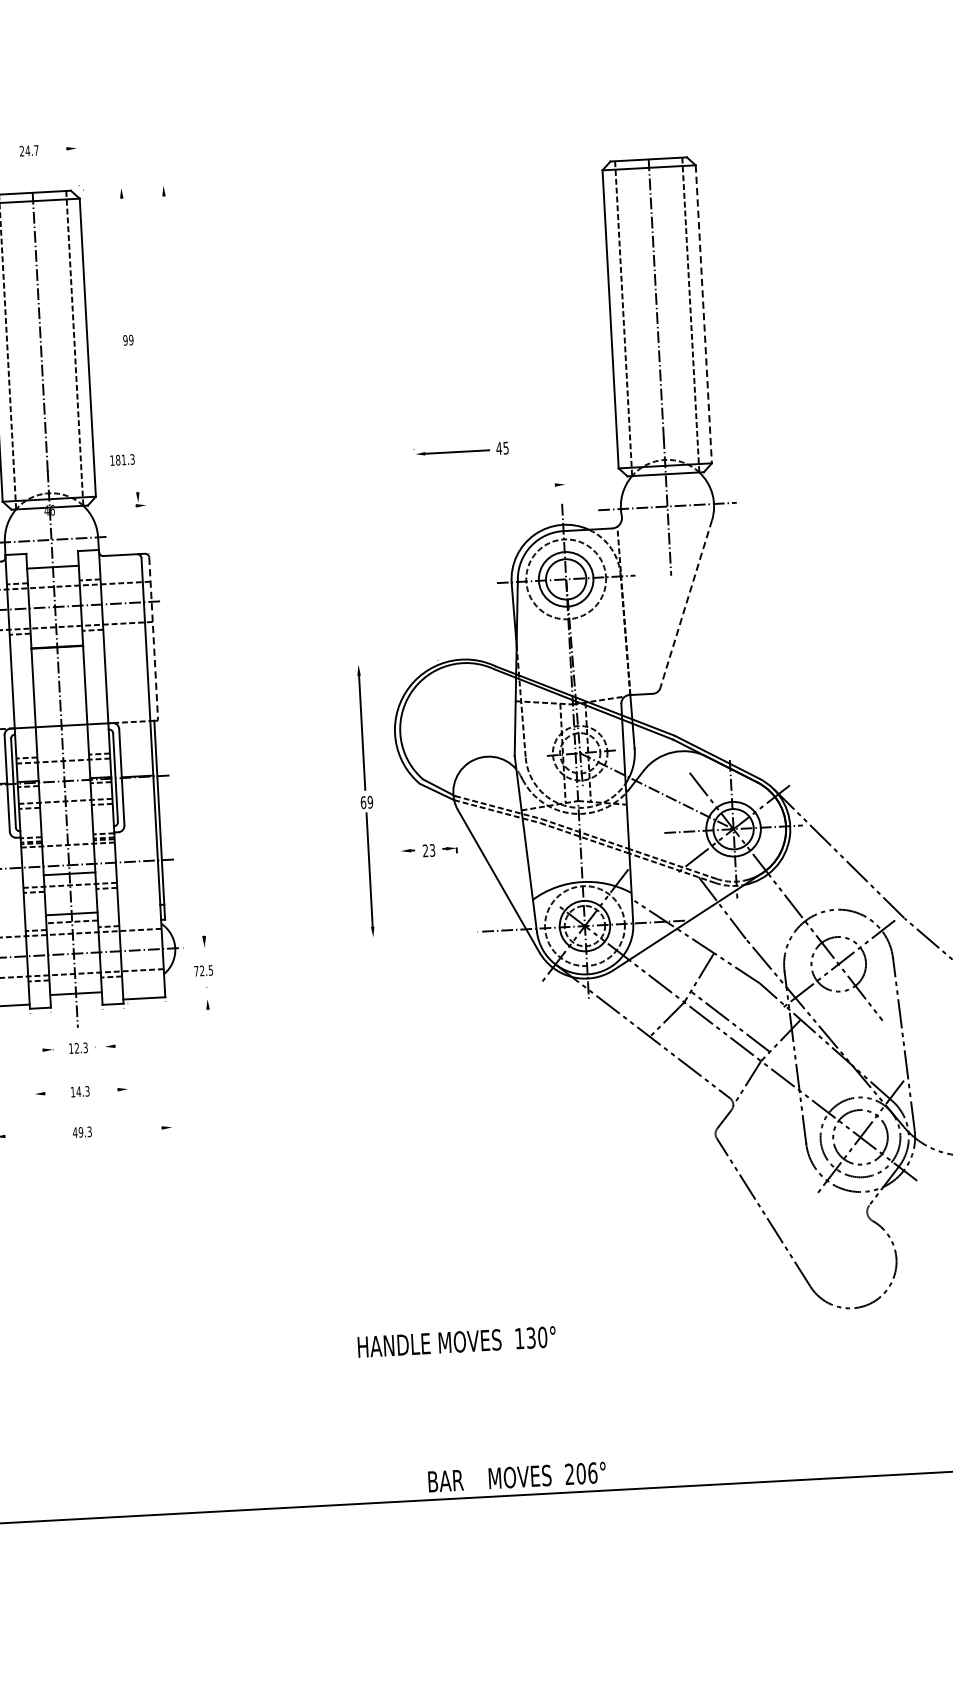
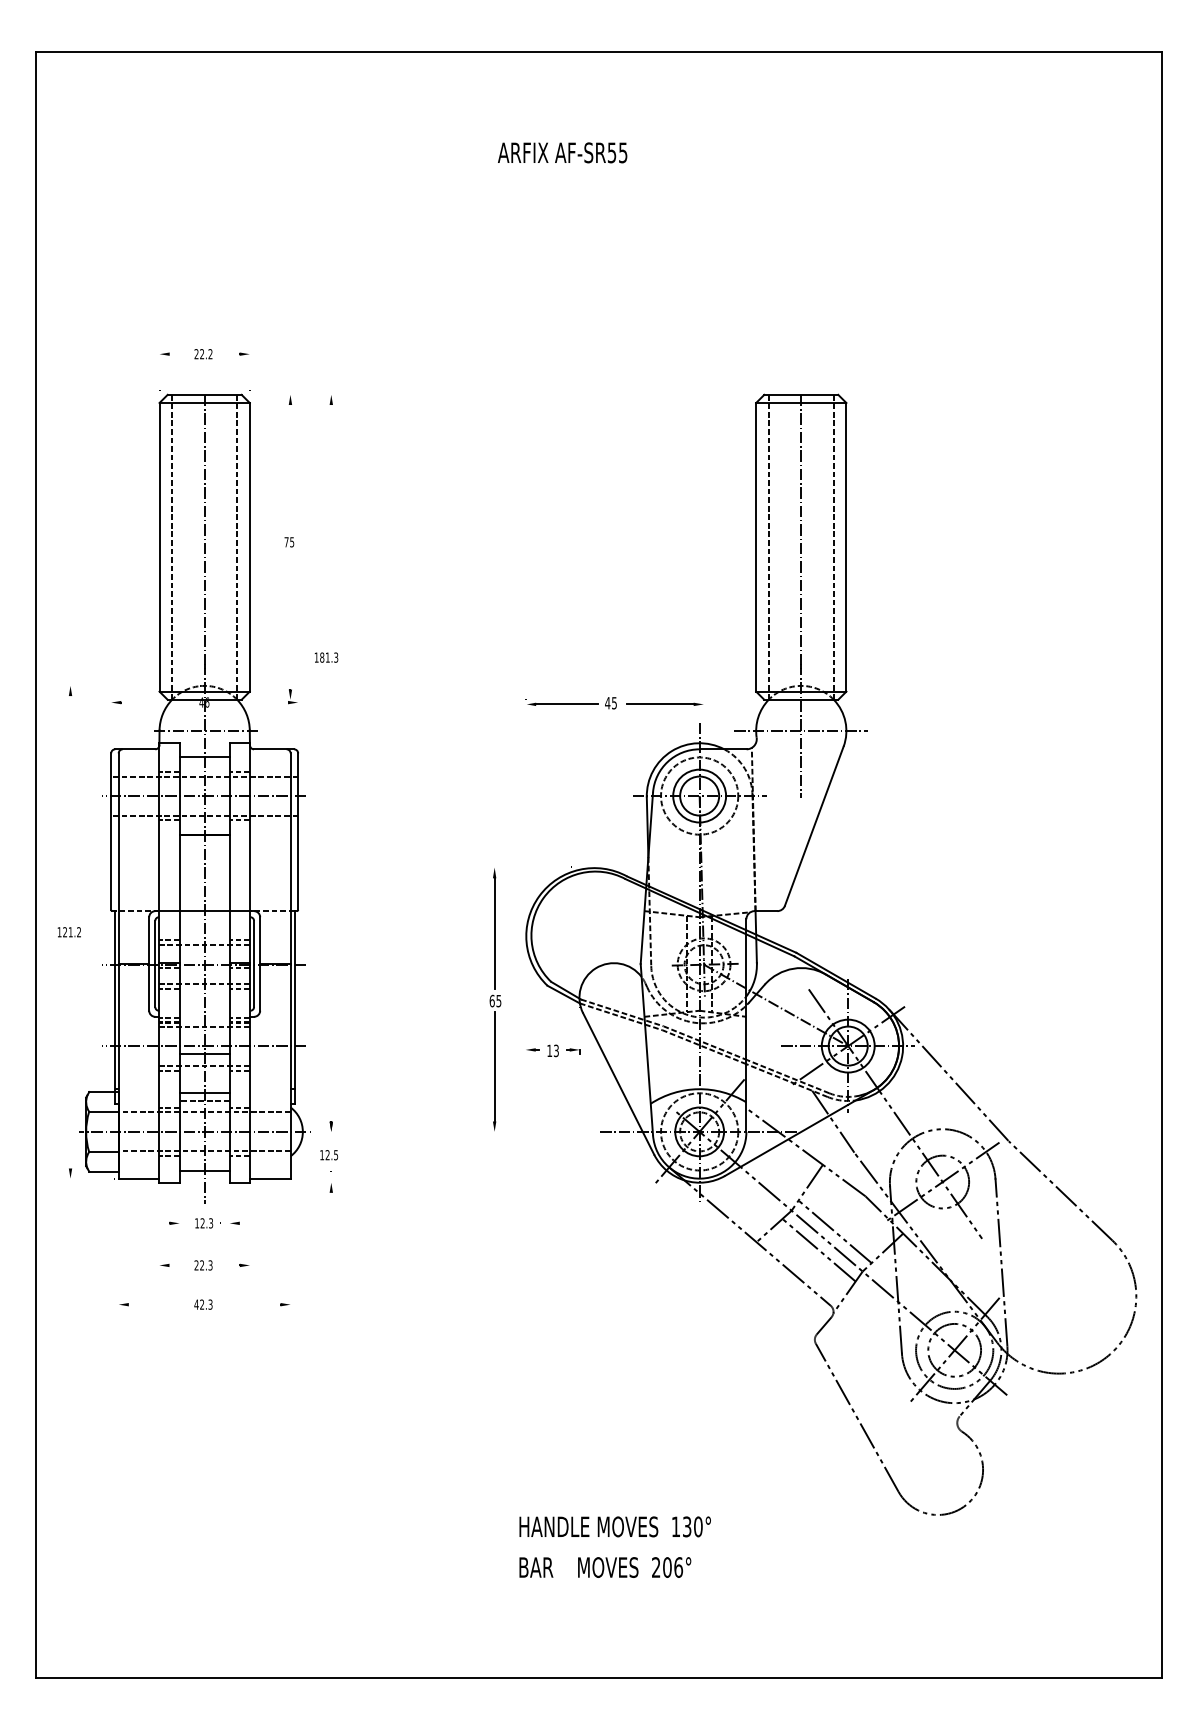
text: (31, 151) -> (205, 354), 24.7 -> 22.2
line: (703, 314) -> (846, 547), dashed -> solid
text: (128, 340) -> (289, 542), 99 -> 75
part: (460, 450) -> (570, 703), moved
text: (122, 459) -> (326, 657), moved
line: (519, 487) -> (659, 704), added
line: (686, 604) -> (814, 826), dashed -> solid
line: (154, 639) -> (298, 832), dashed -> solid
text: (369, 801) -> (498, 1000), 69 -> 65
text: (425, 850) -> (549, 1050), 23 -> 13
text: (196, 971) -> (322, 1155), 72.5 -> 12.5
line: (714, 1040) -> (818, 1249), added
text: (76, 1092) -> (199, 1265), 14.3 -> 22.3
text: (81, 1132) -> (202, 1304), 49.3 -> 42.3
text: (456, 1341) -> (614, 1526), moved
text: (517, 1477) -> (605, 1567), moved

